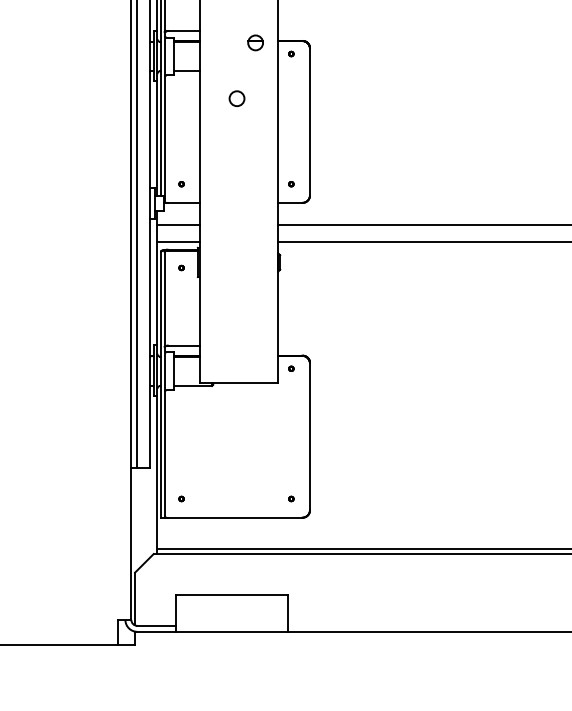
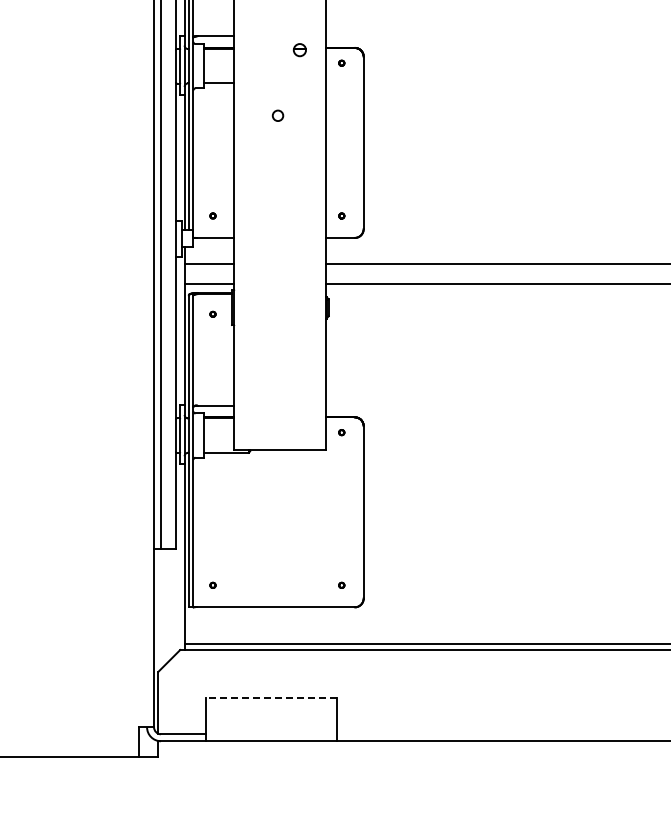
part: (255, 42) -> (299, 49), size x0.7
circle: (236, 98) -> (277, 115), size x0.6
line: (231, 594) -> (271, 697), solid -> dashed

